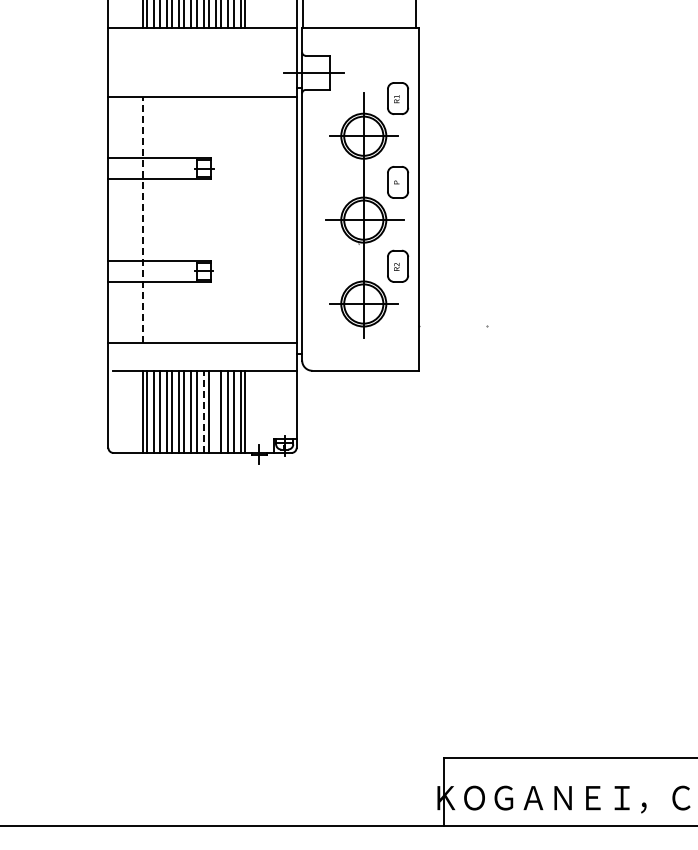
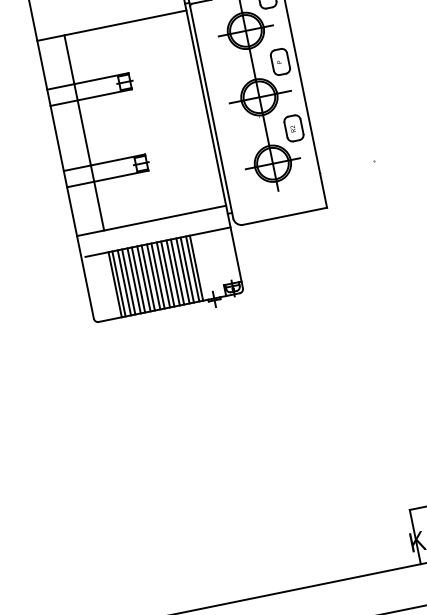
line: (142, 219) -> (84, 132), dashed -> solid
line: (203, 411) -> (163, 274), dashed -> solid
line: (215, 411) -> (172, 272), added

